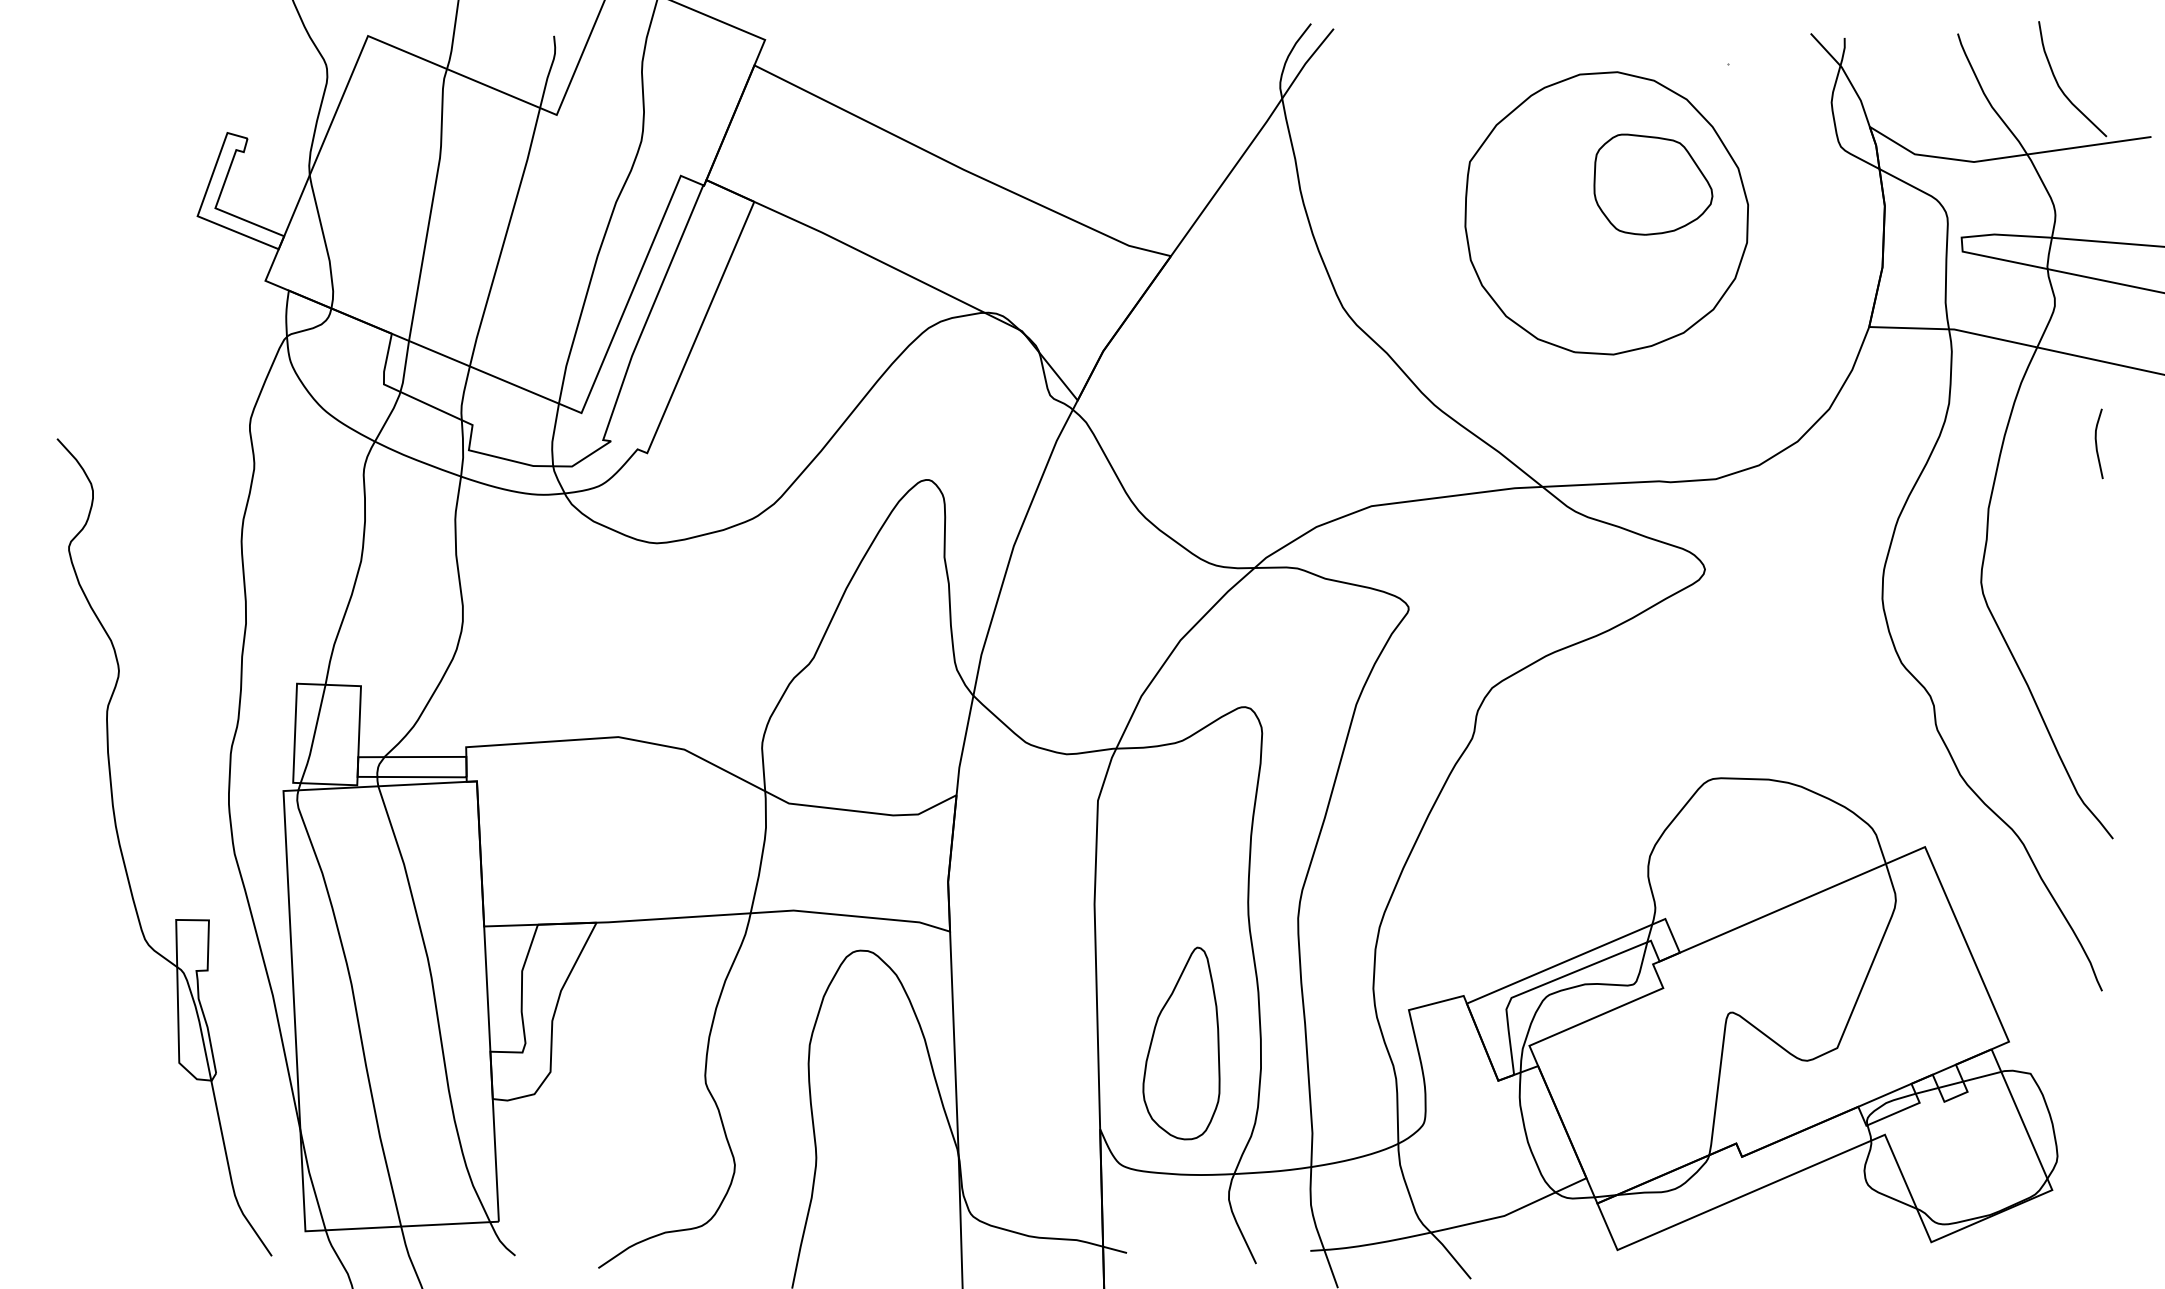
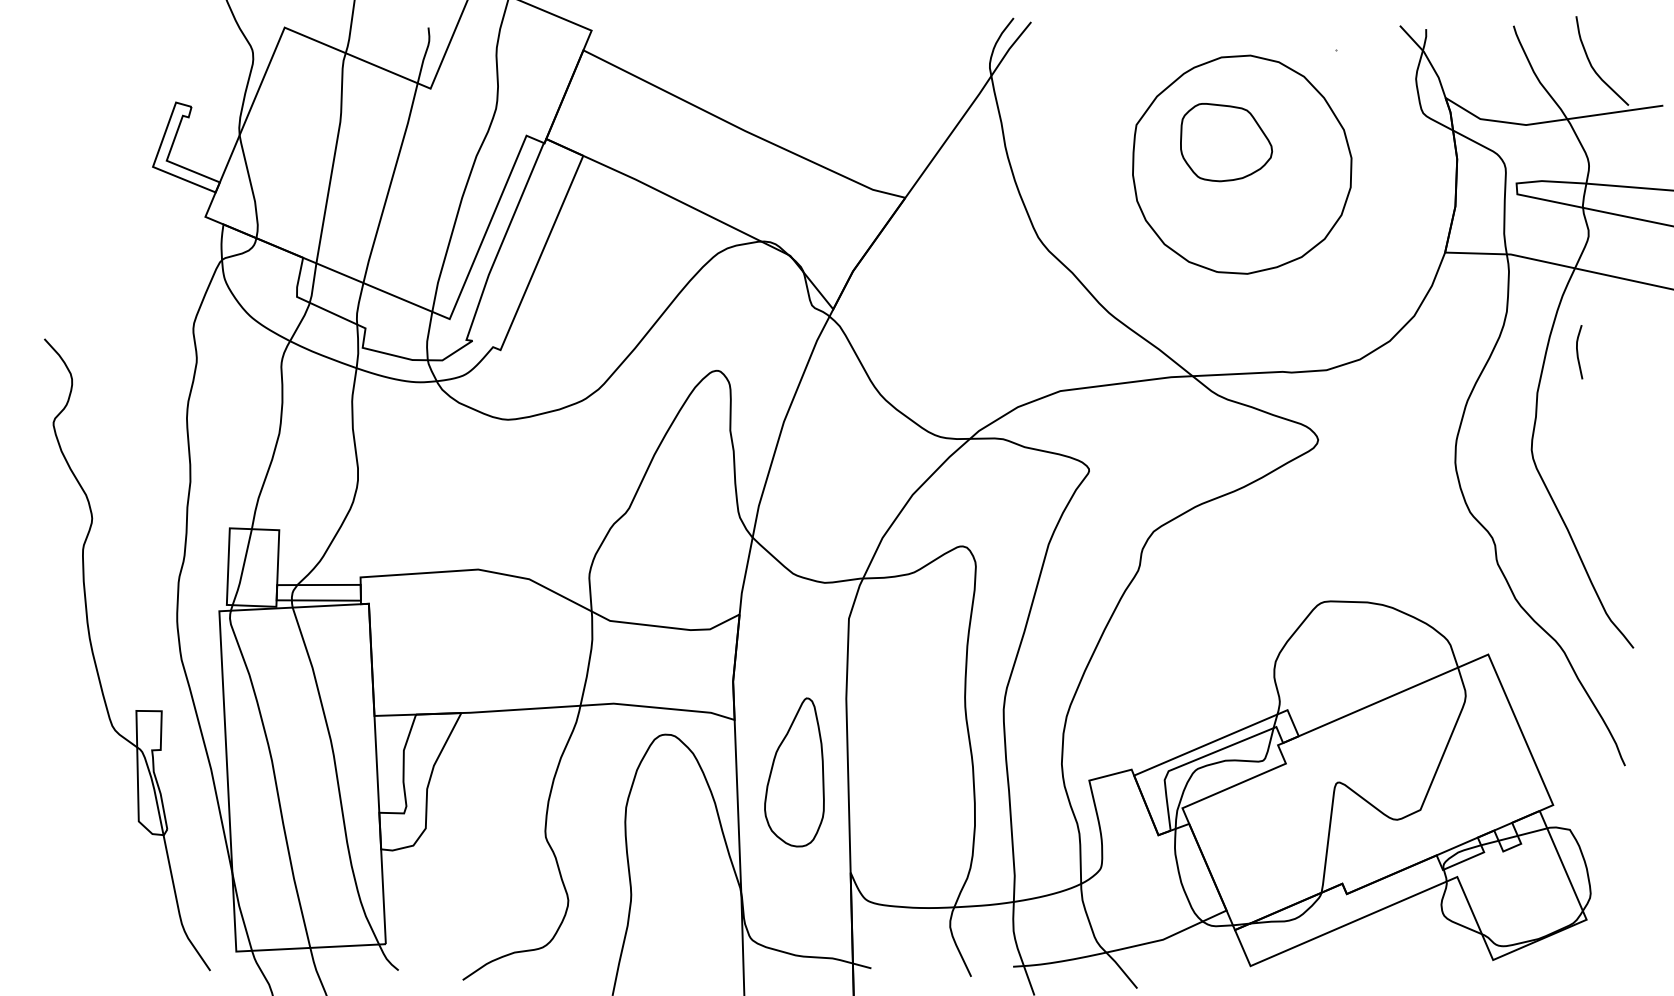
part: (1653, 184) -> (1226, 142), moved
curve: (2097, 443) -> (1578, 351), moved
part: (1181, 1043) -> (794, 772), moved

